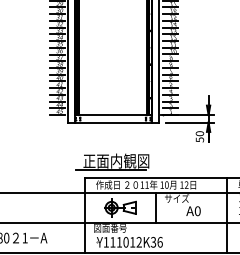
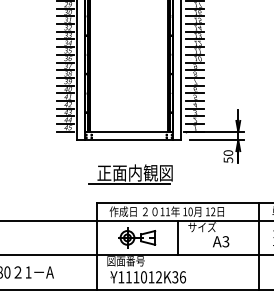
part: (112, 161) -> (130, 173), moved
text: (197, 211) -> (225, 242), A0 -> A3

